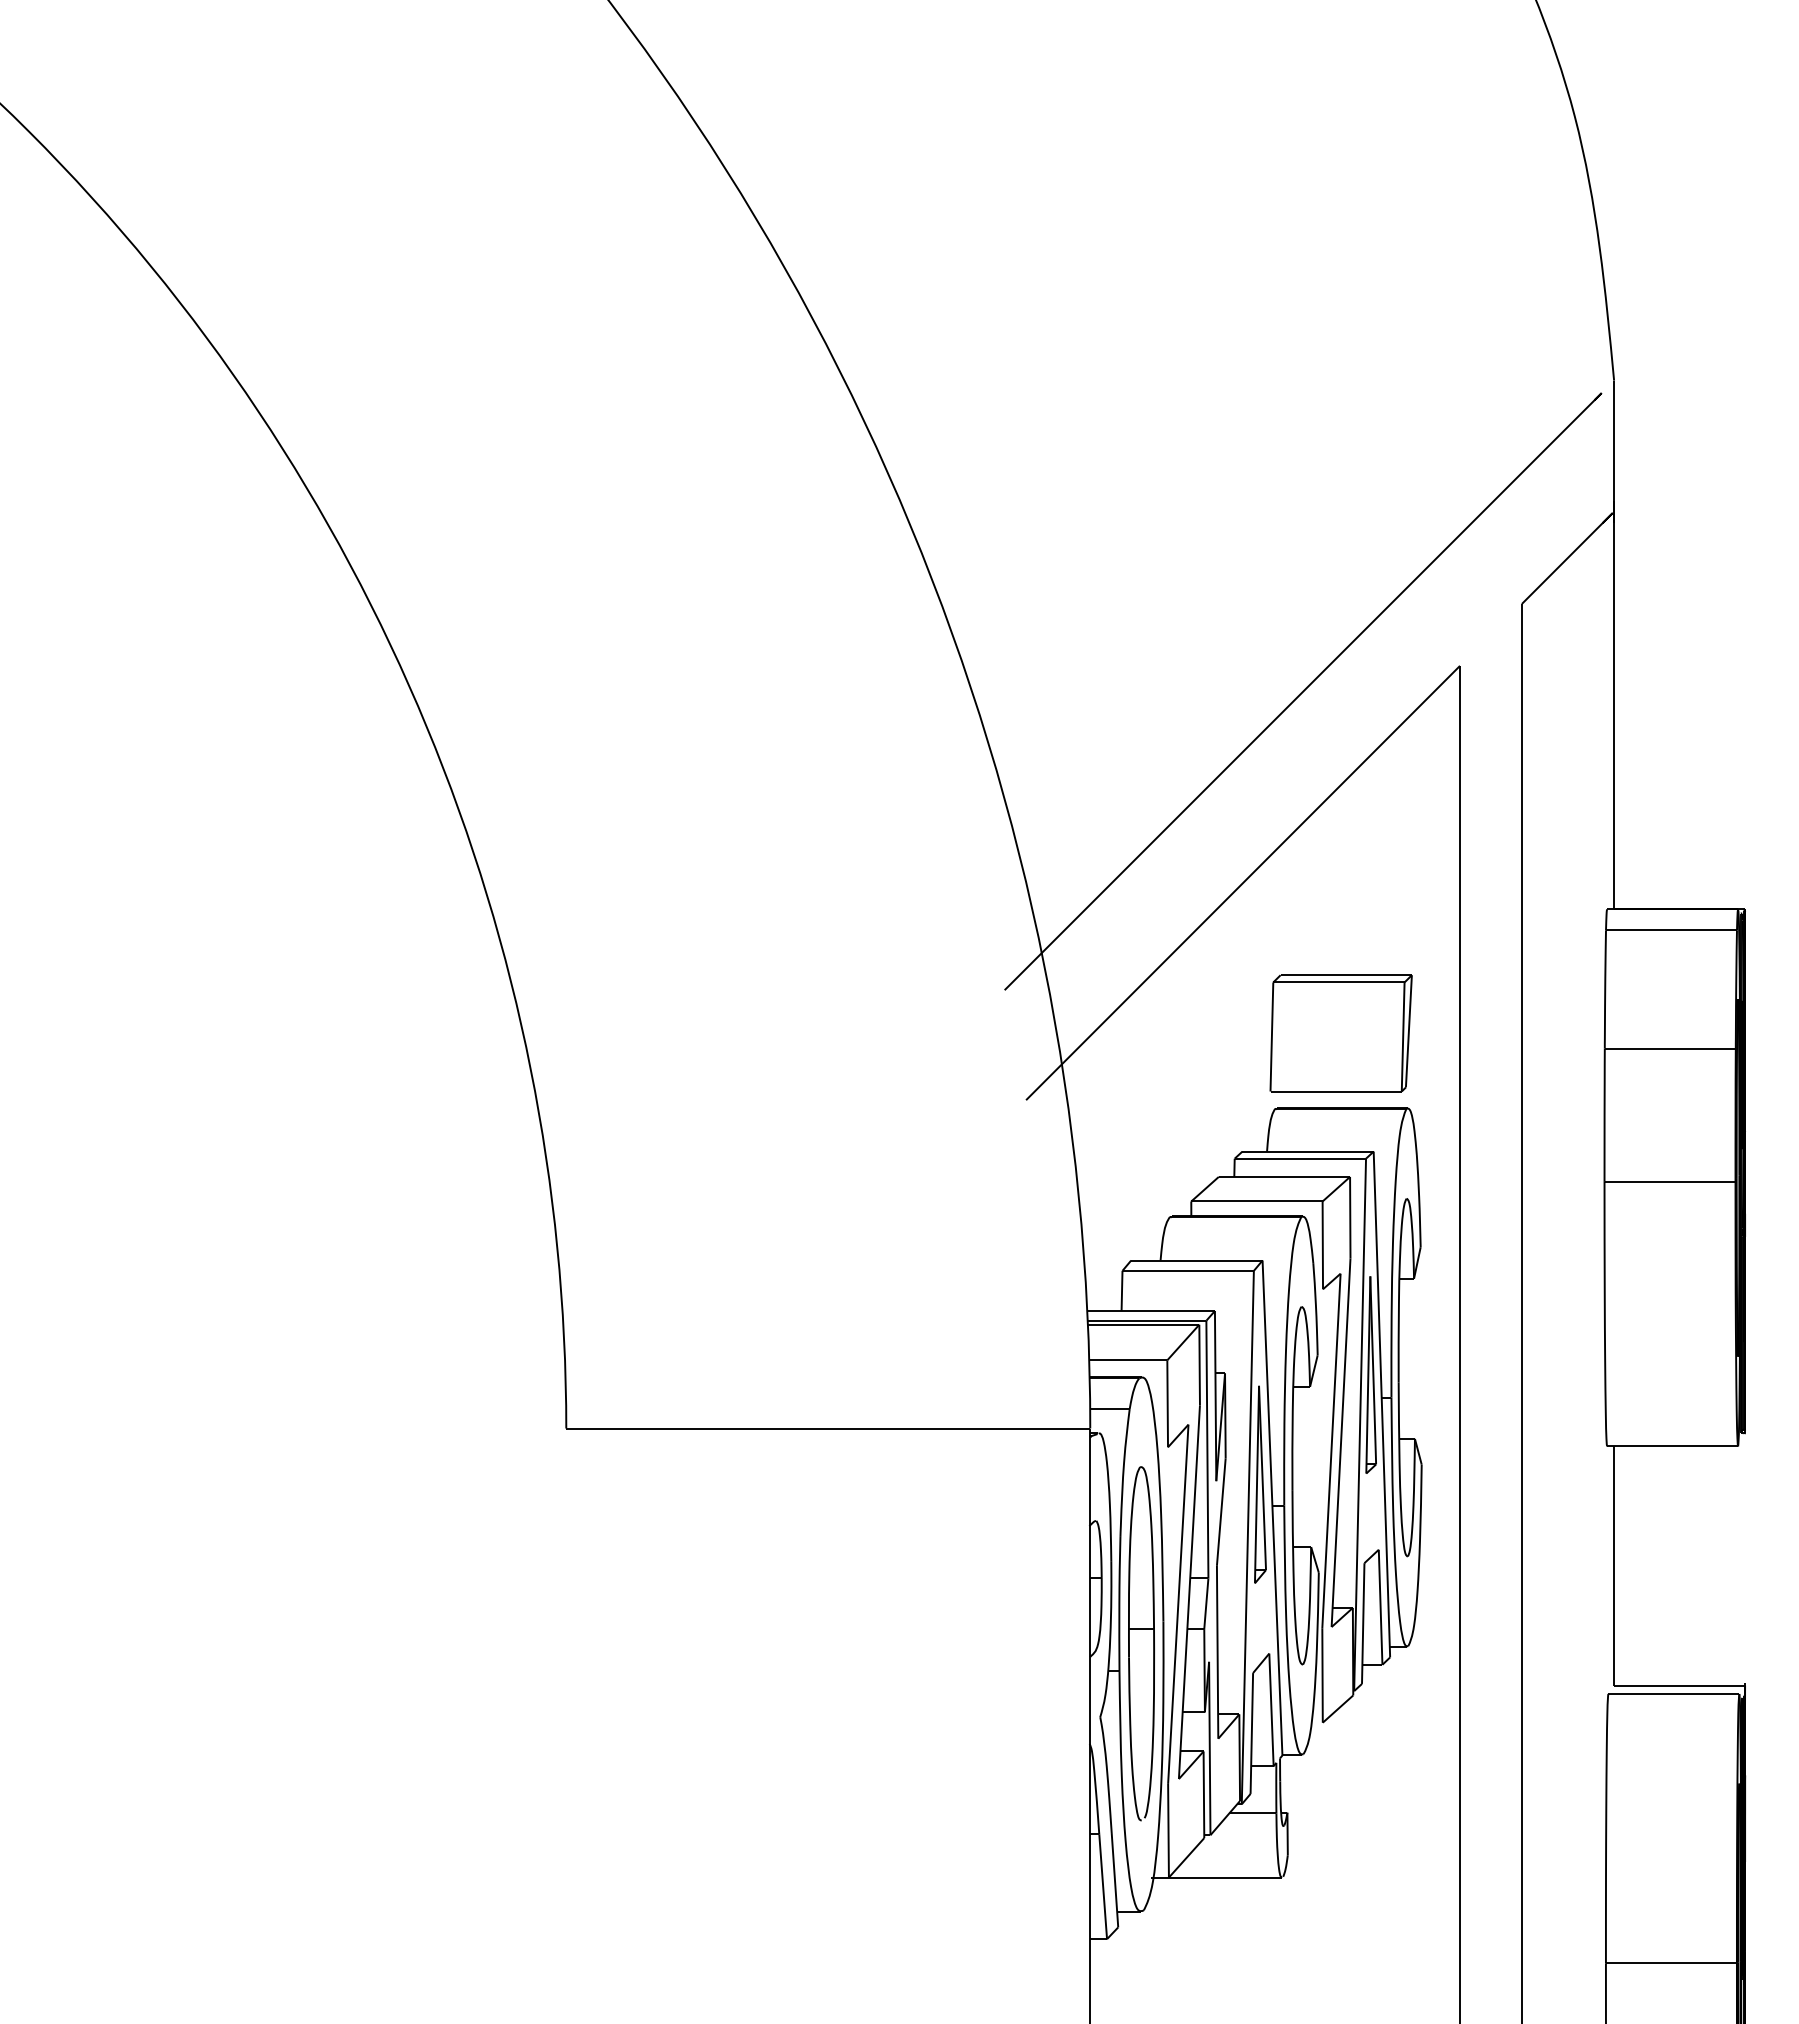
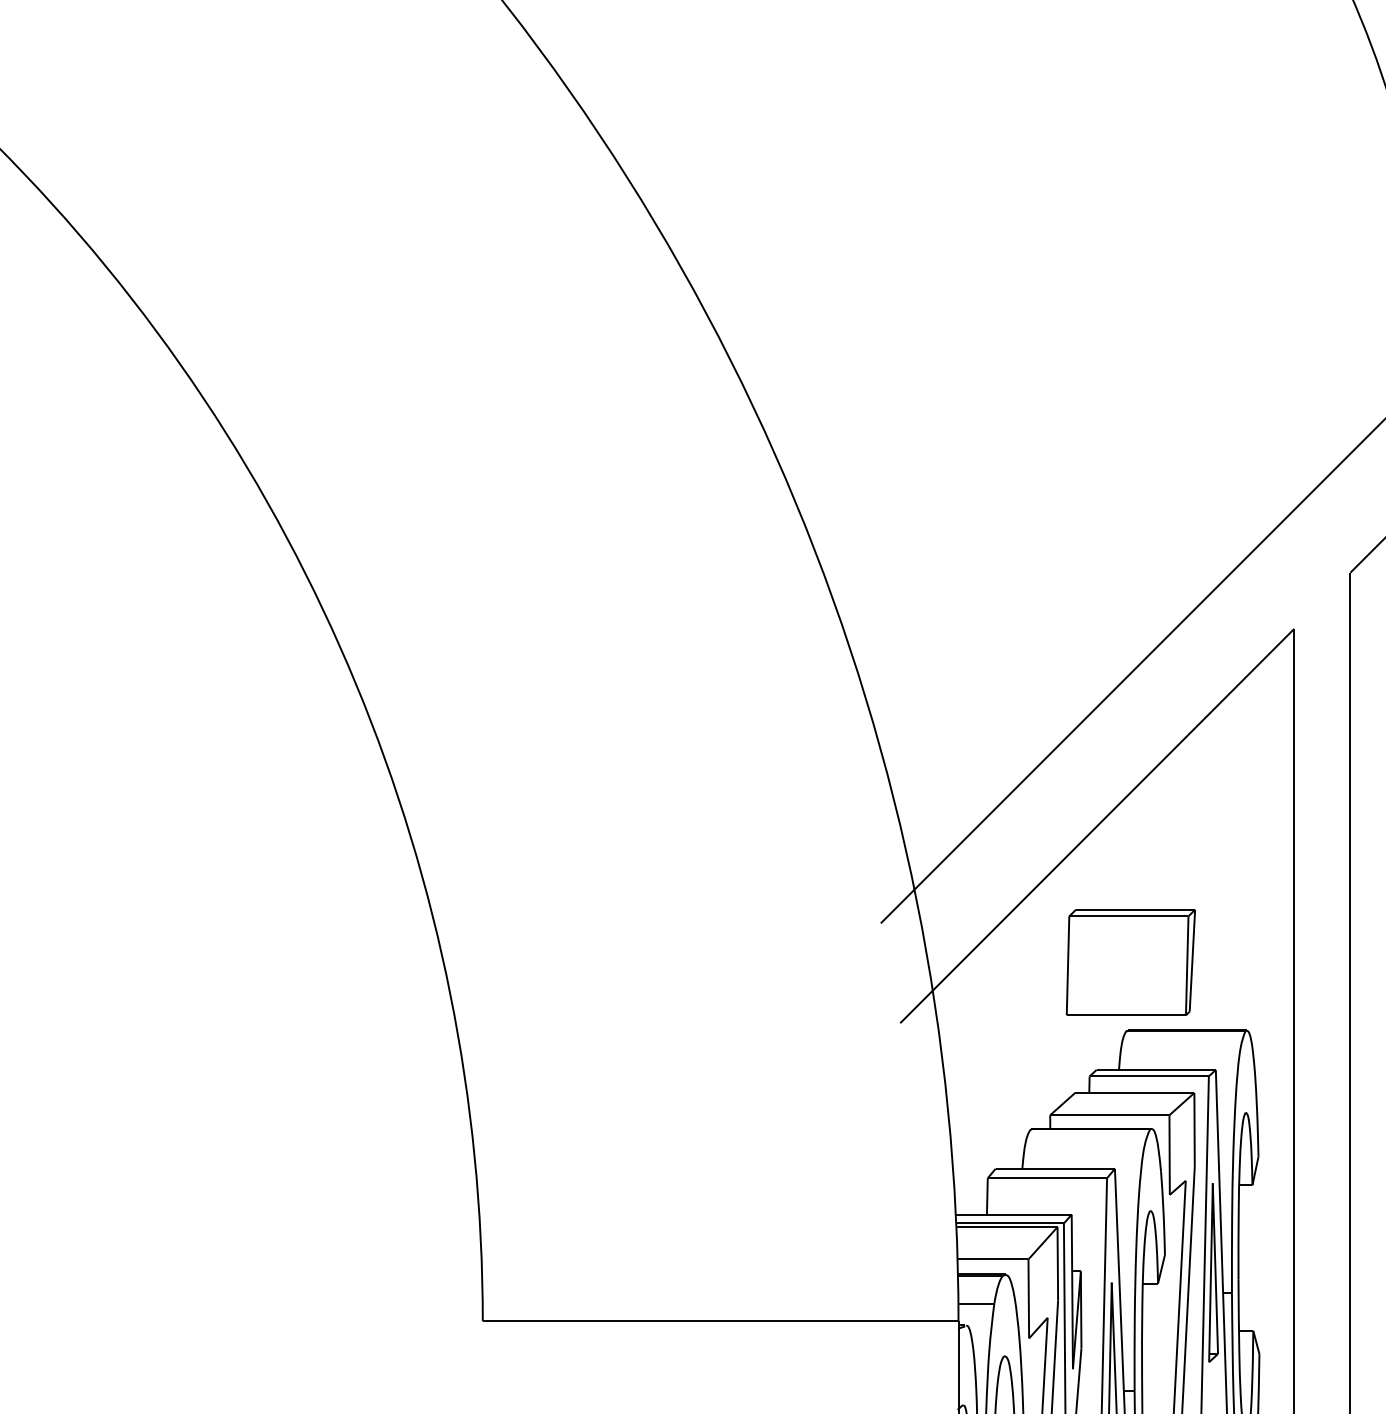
part: (1340, 1033) -> (1130, 962), moved

